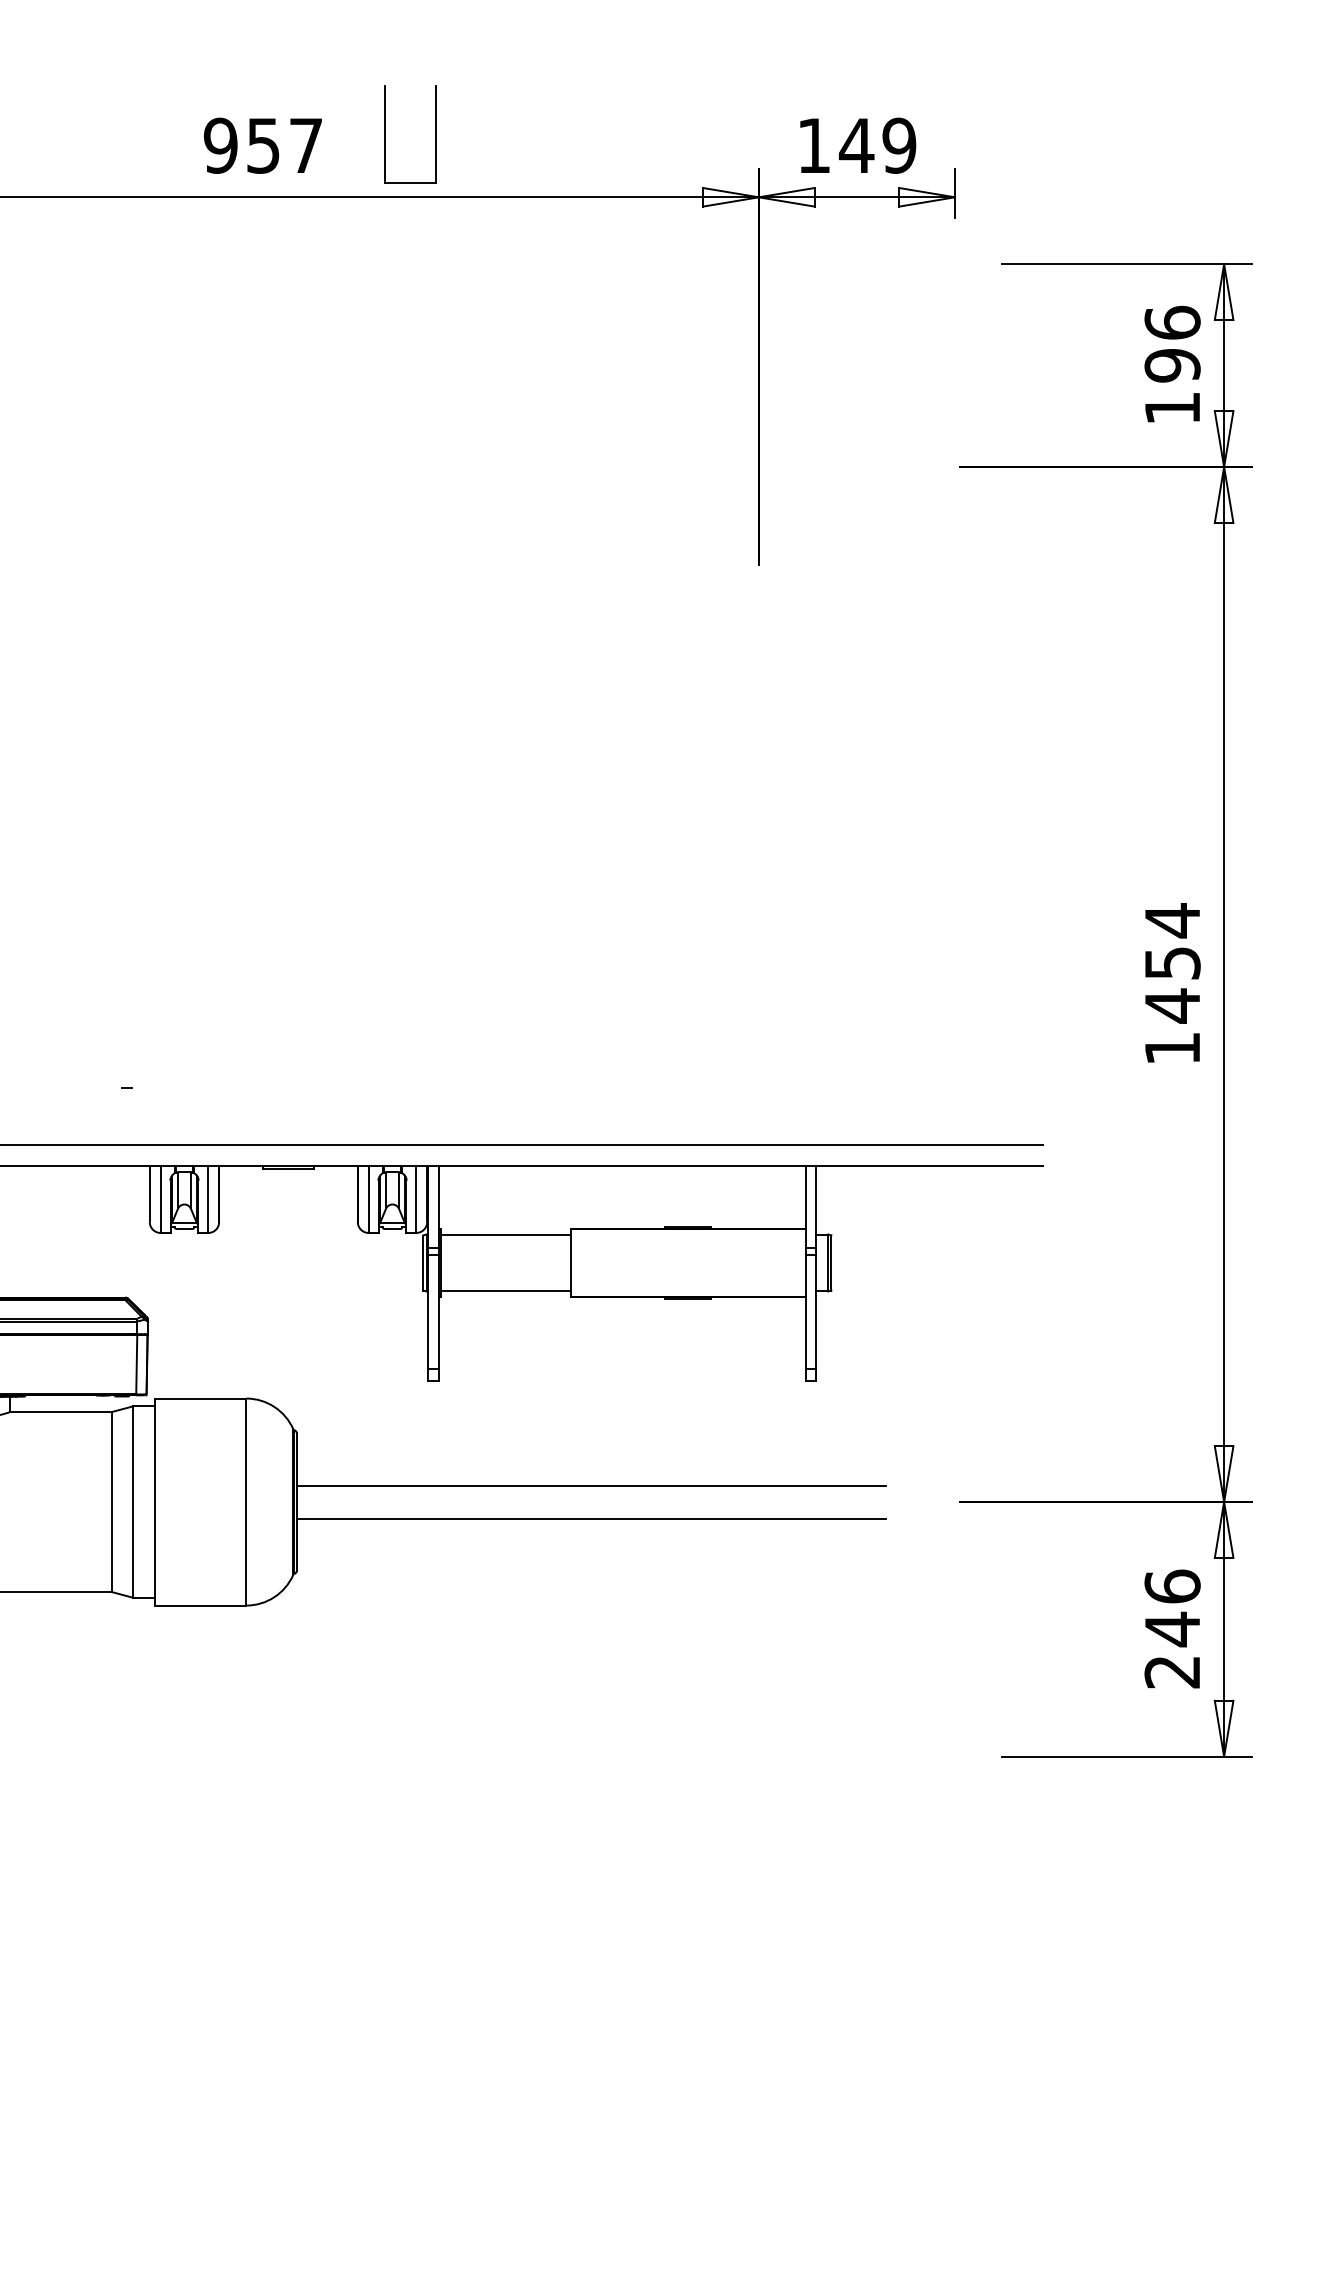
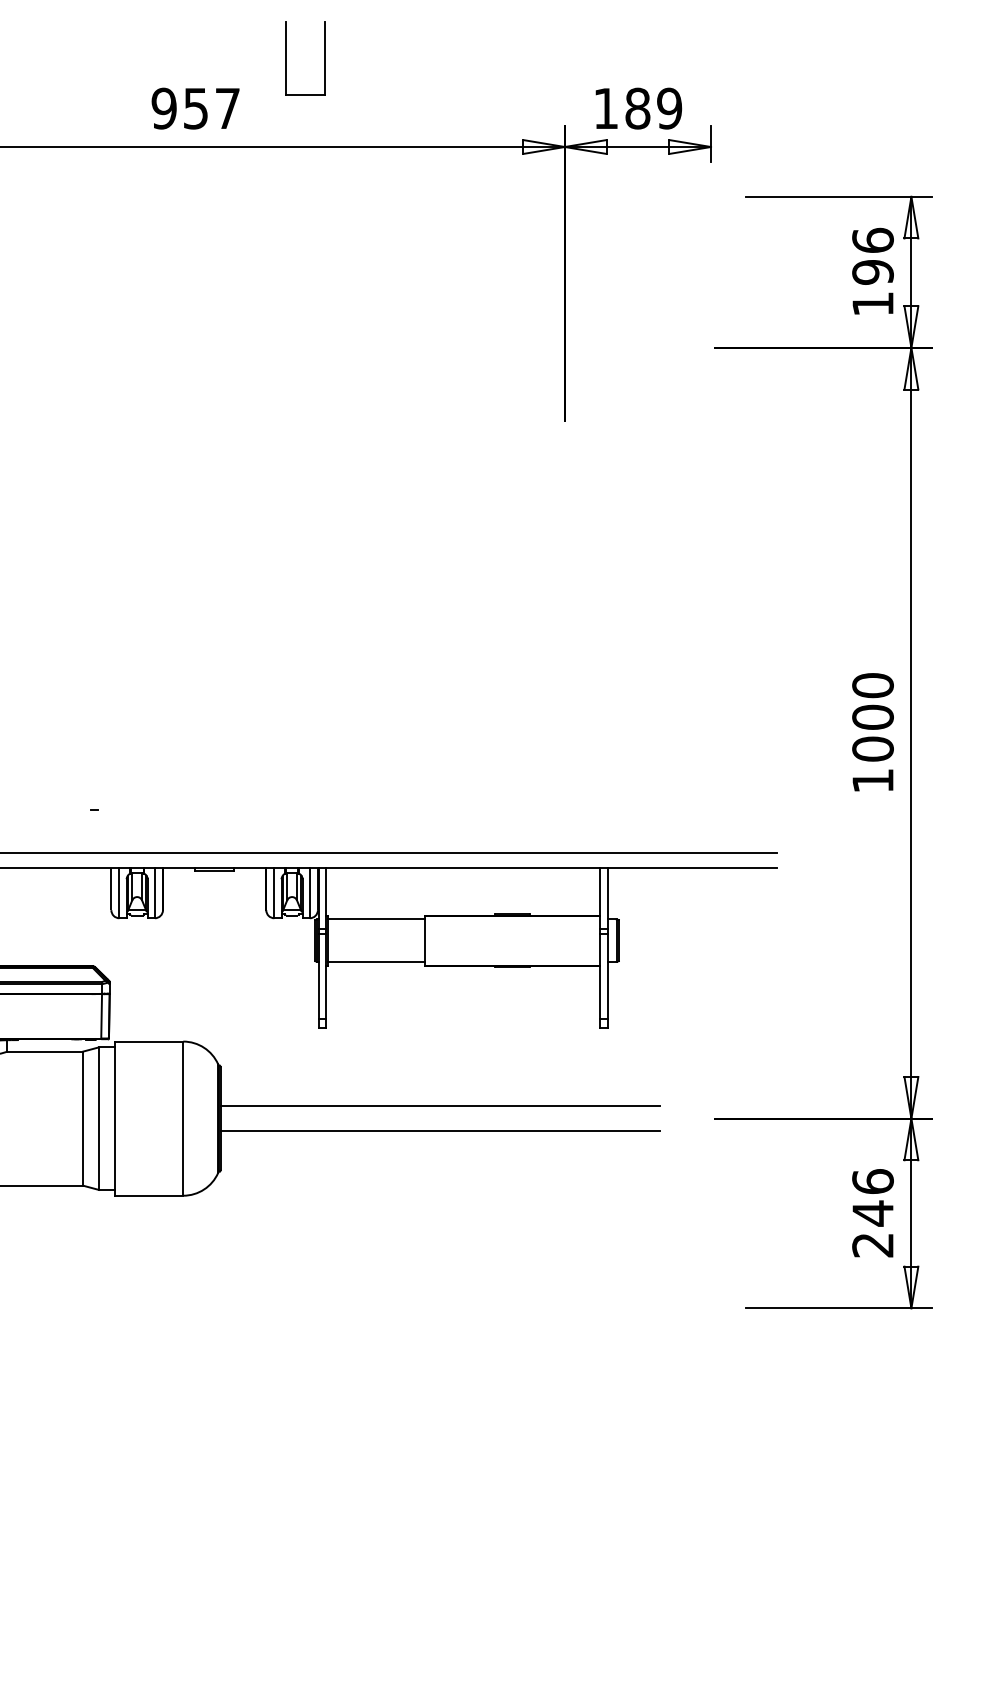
part: (385, 134) -> (286, 58), moved
text: (856, 145) -> (637, 108), 149 -> 189
text: (1172, 963) -> (872, 717), 1454 -> 1000

